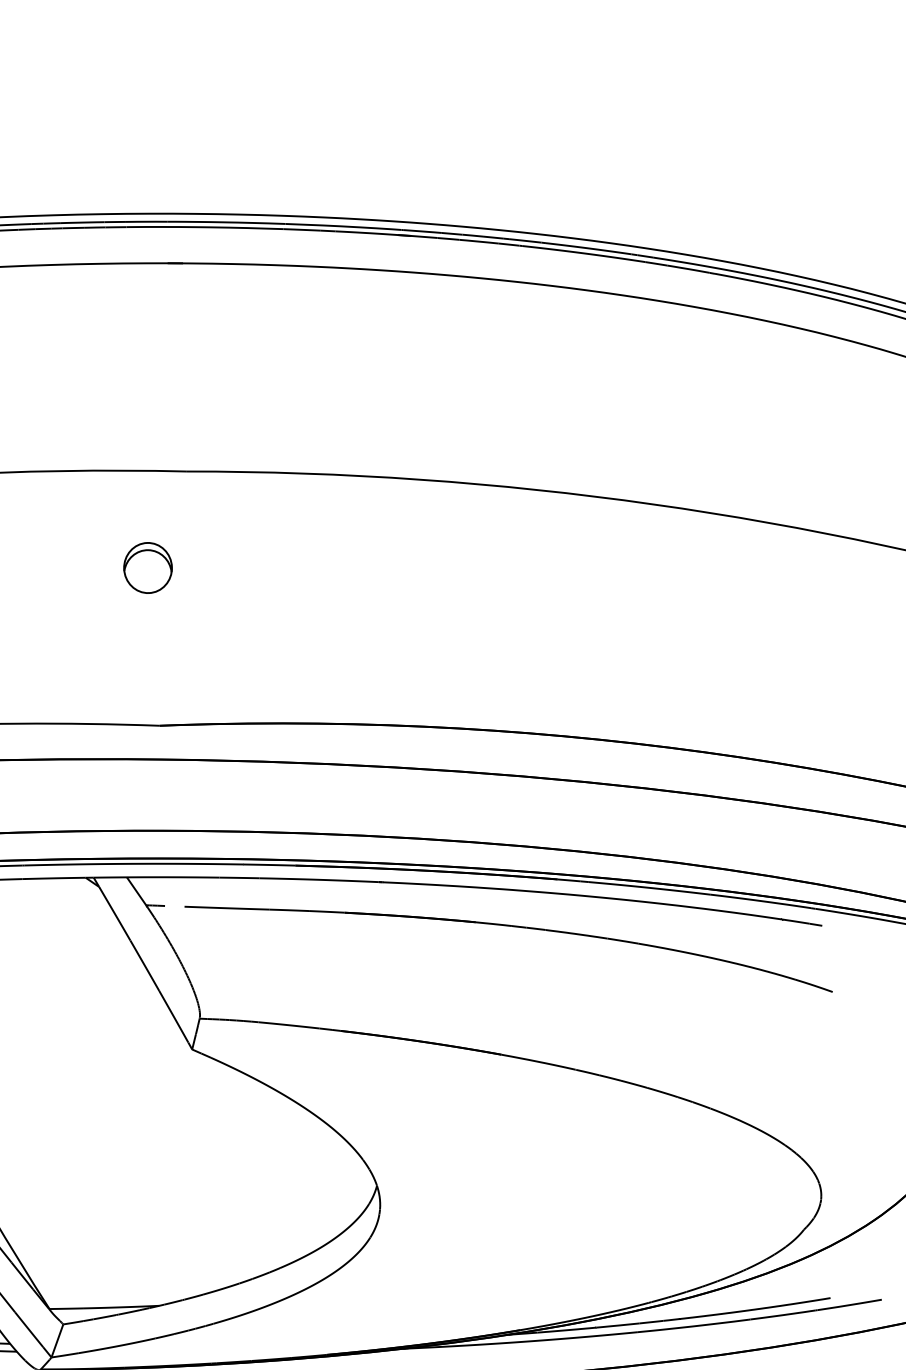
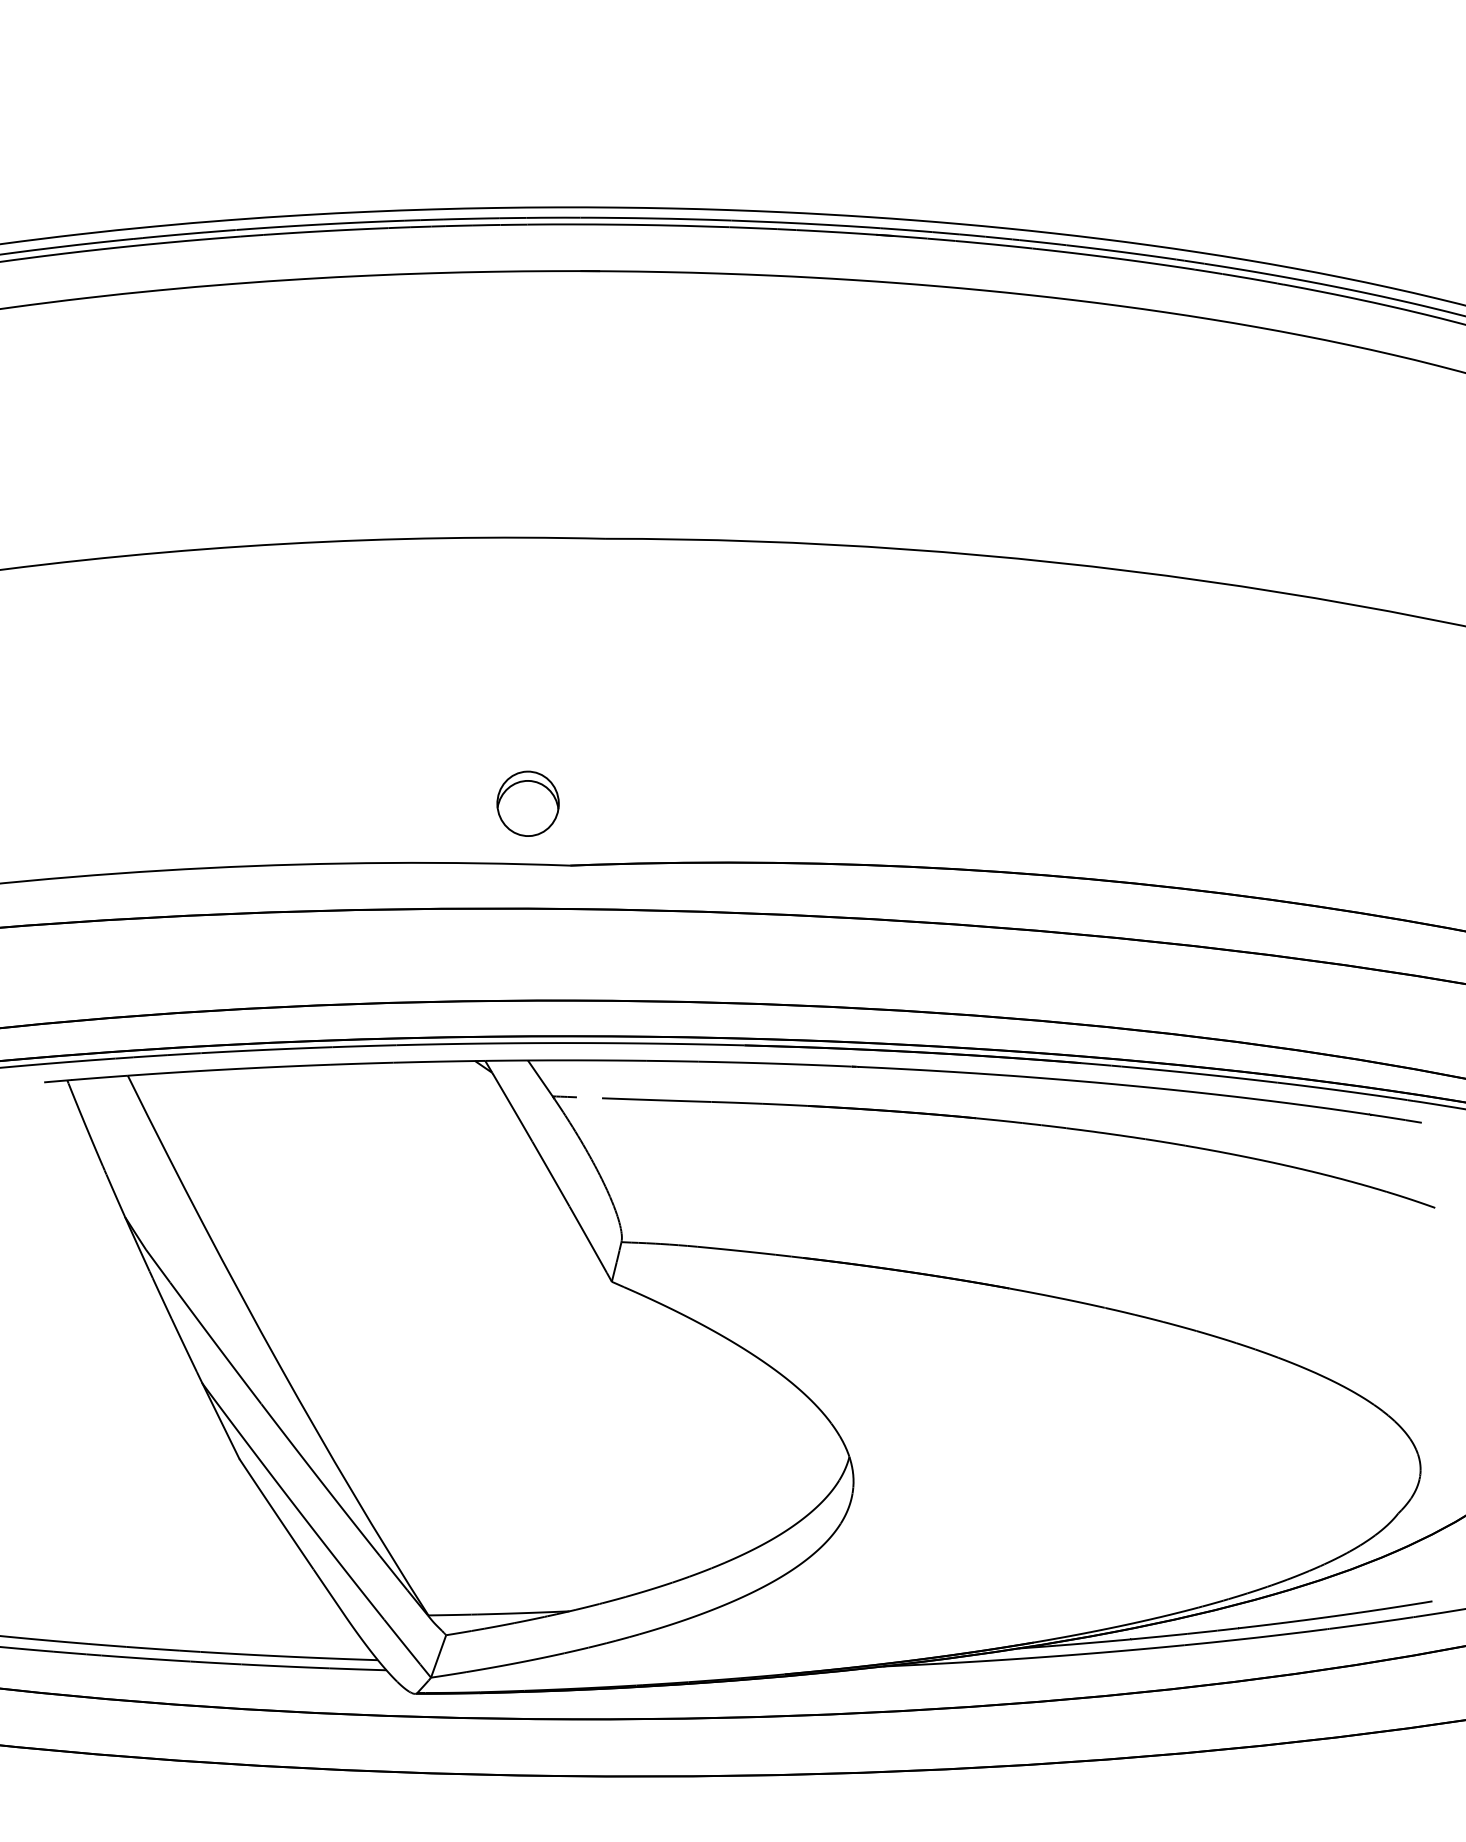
part: (147, 567) -> (527, 803), moved

